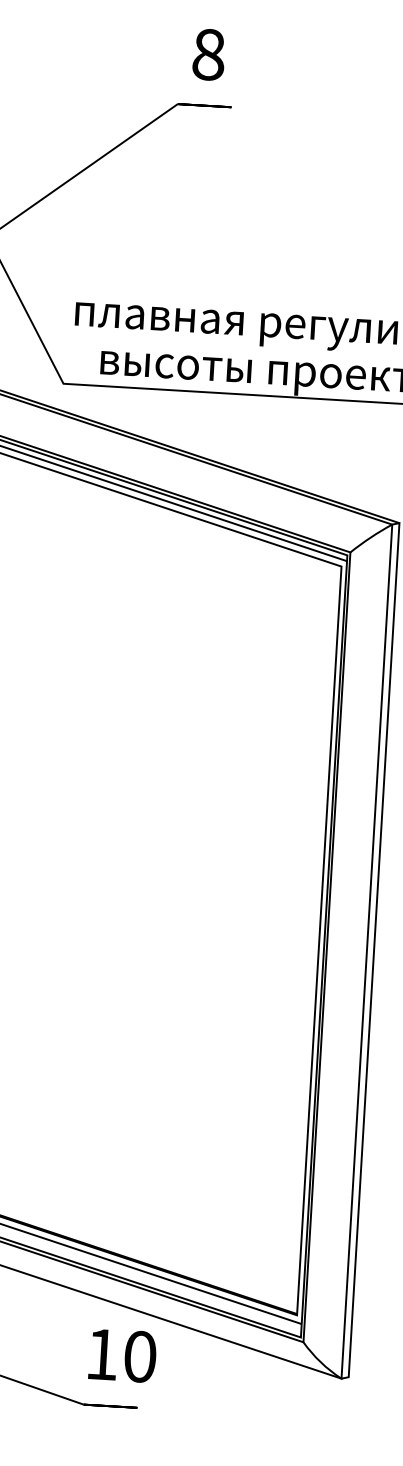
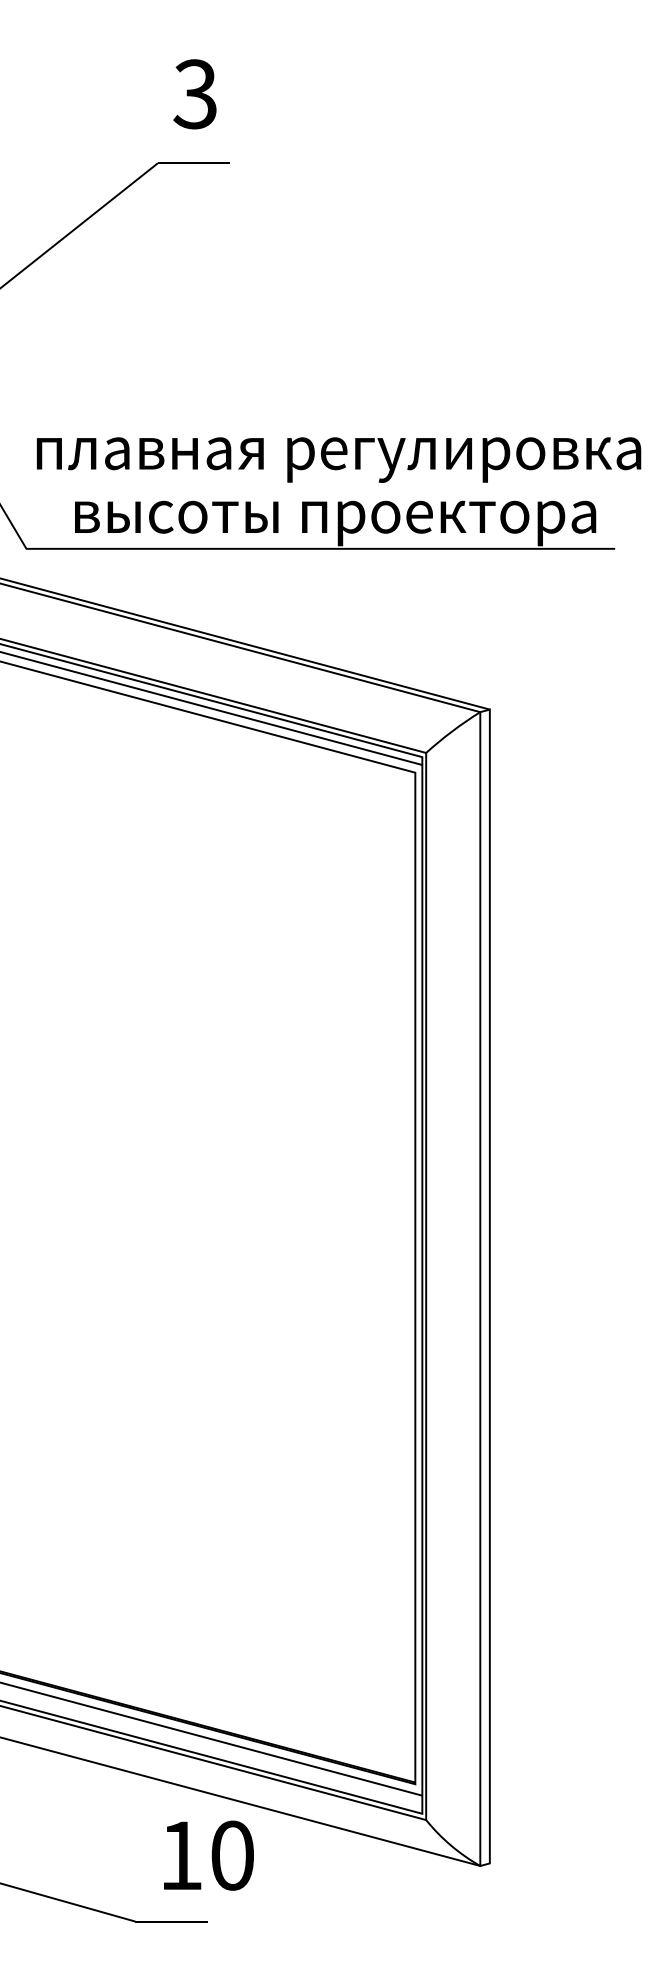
text: (208, 54) -> (195, 94), 8 -> 3
text: (122, 1355) -> (208, 1855), moved

